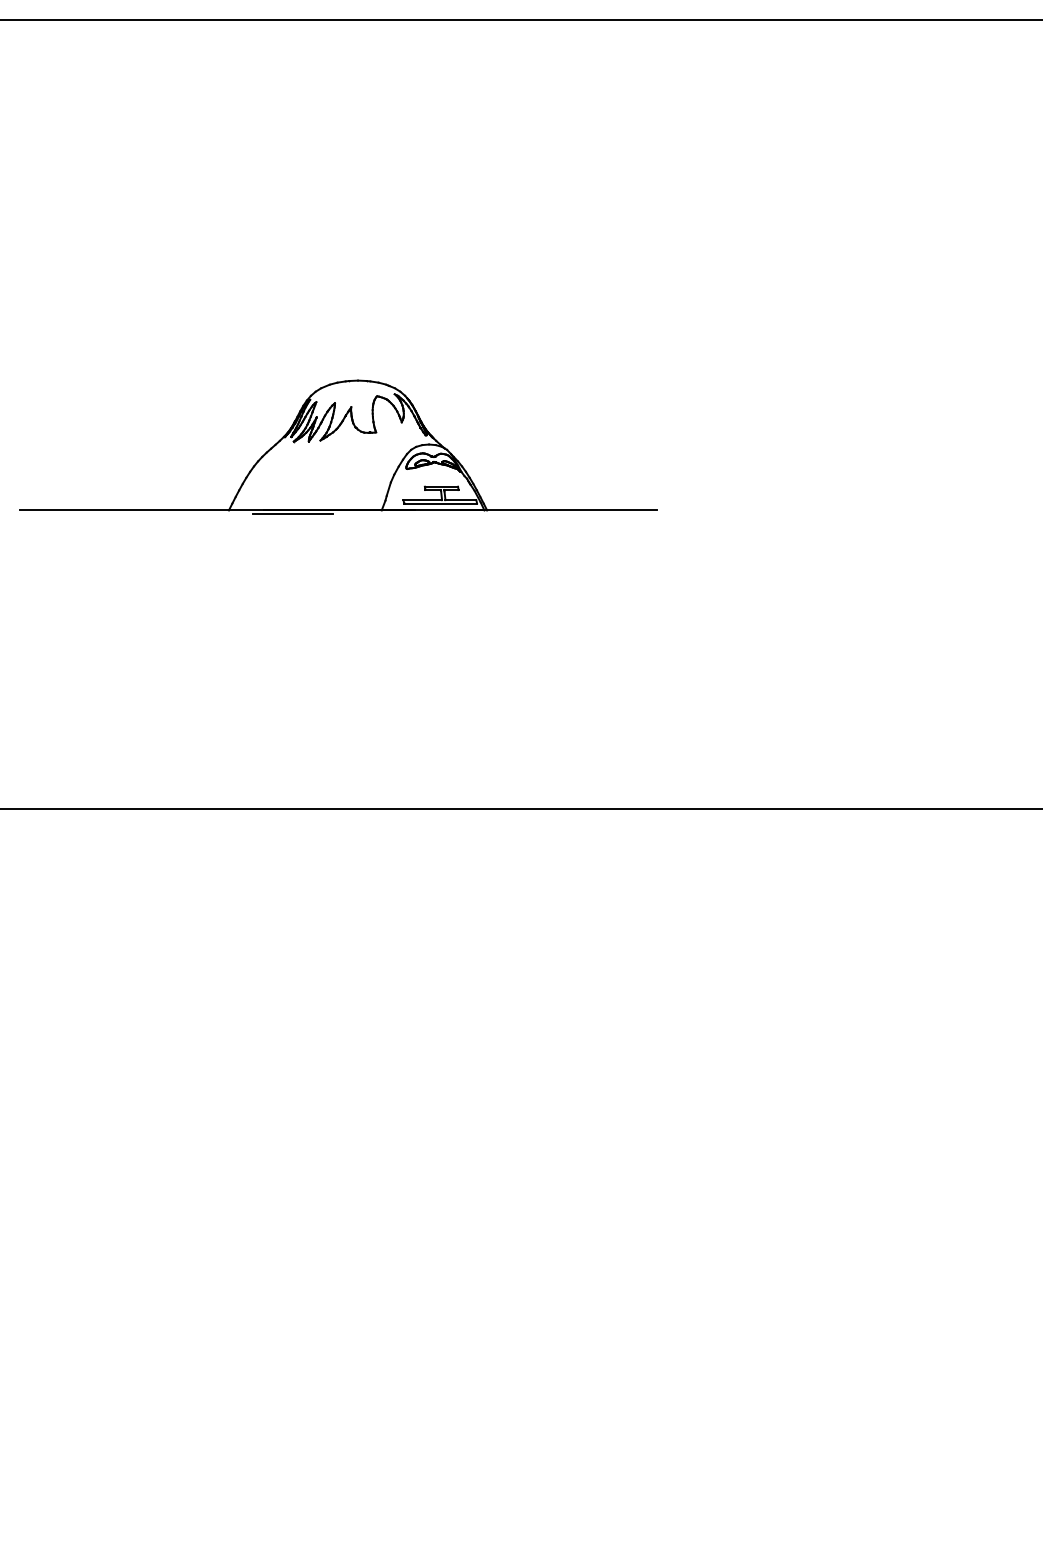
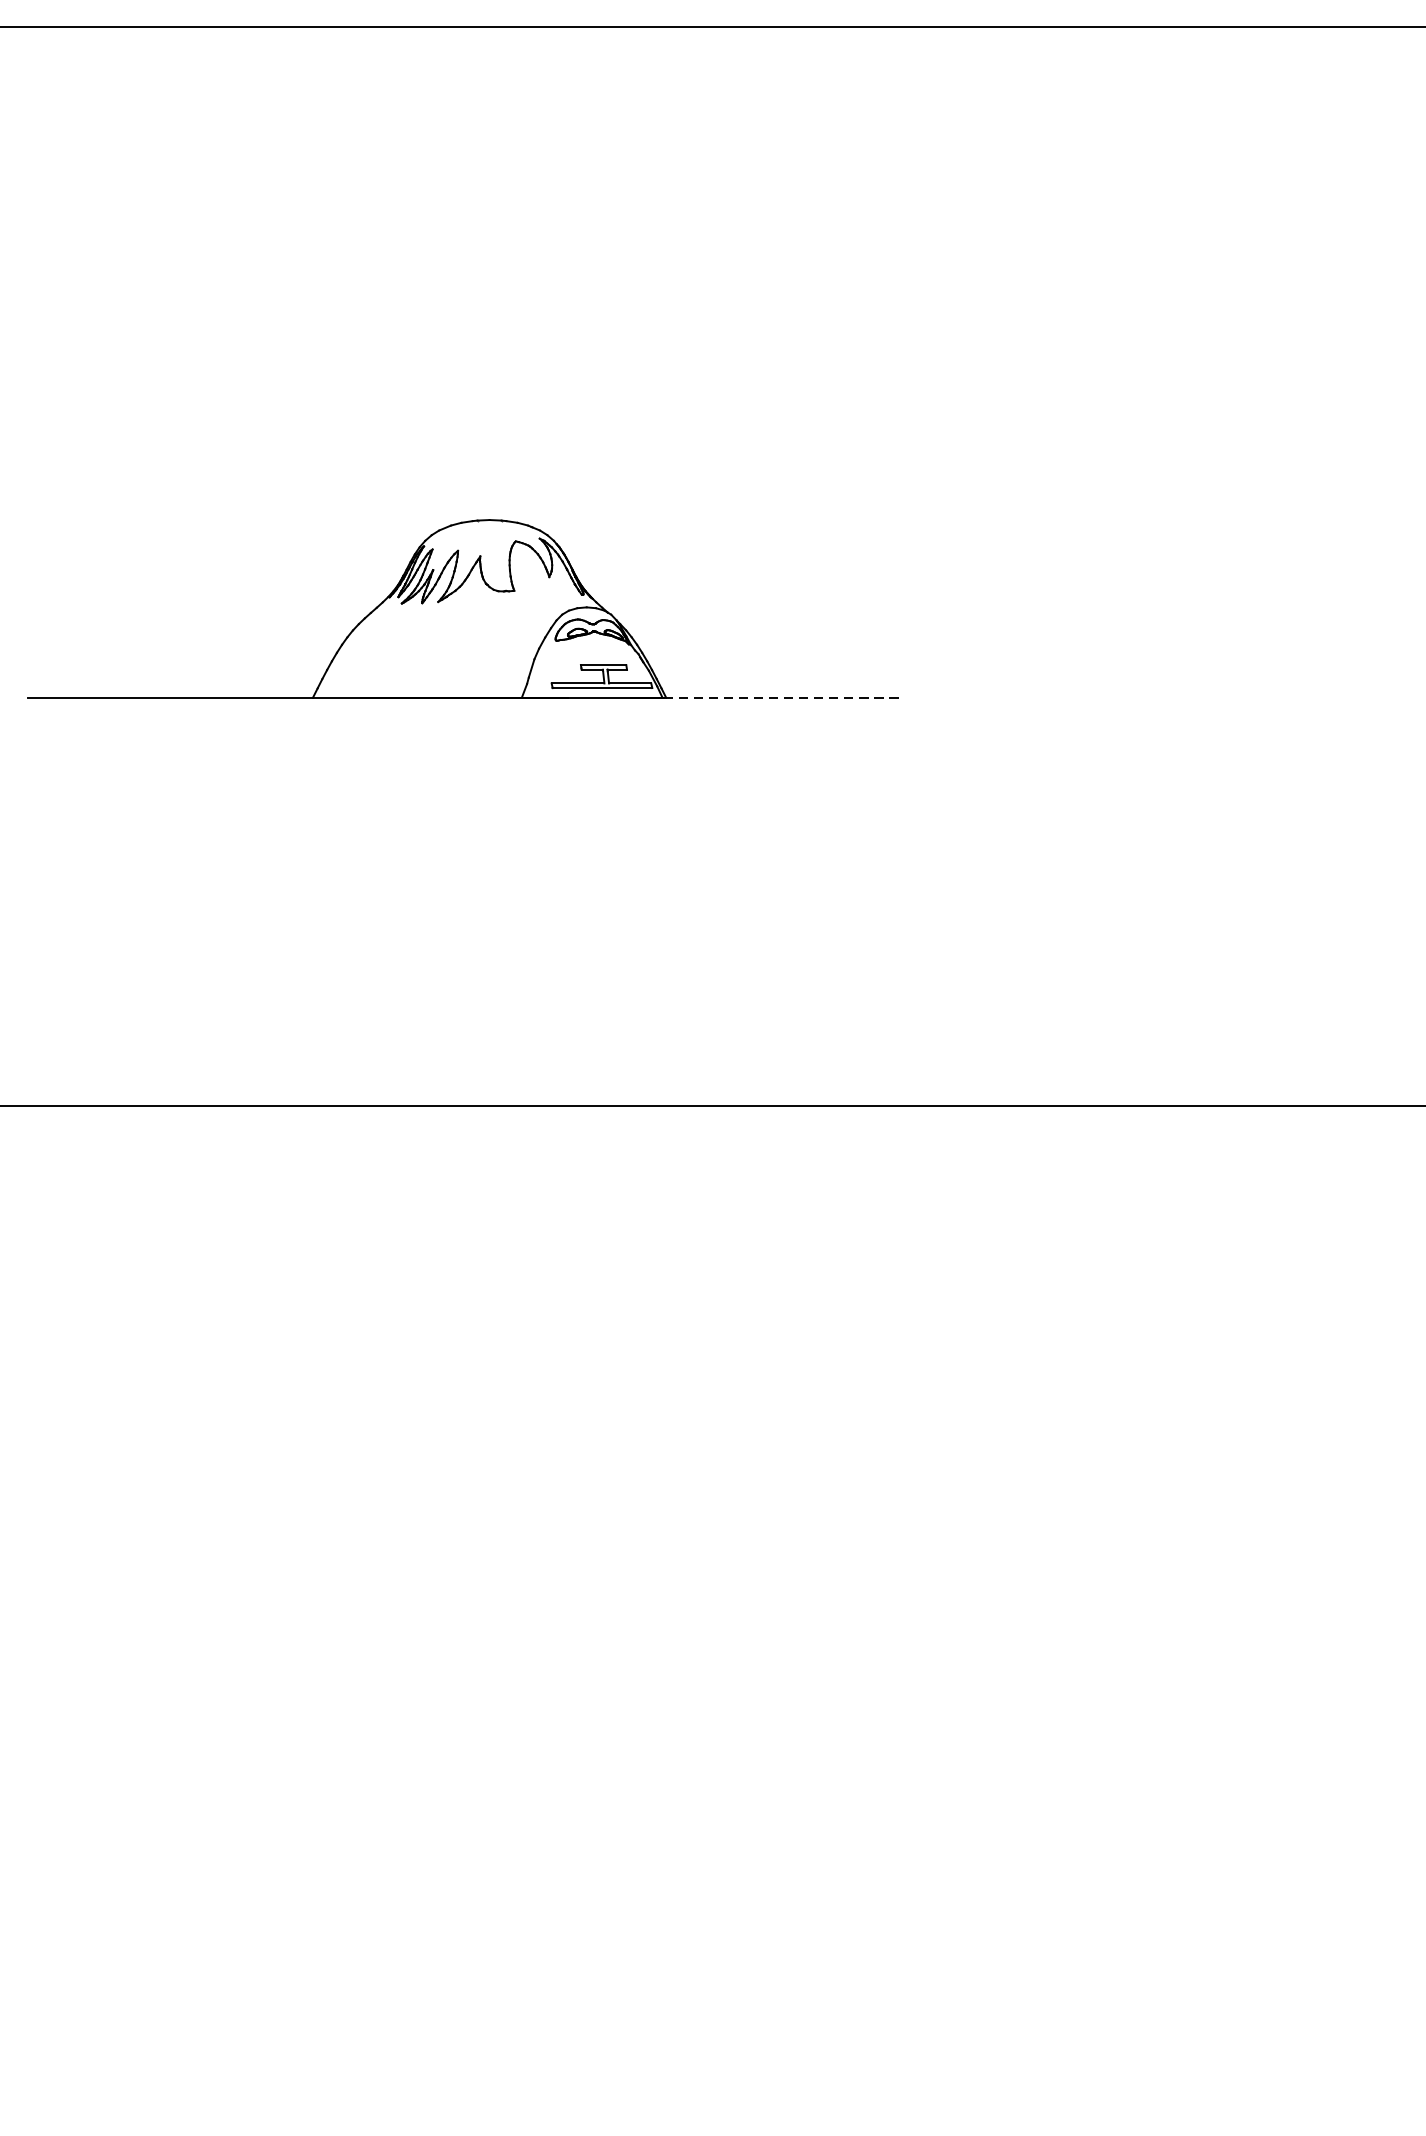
line: (571, 510) -> (781, 697), solid -> dashed
line: (292, 513) -> (399, 701), removed

